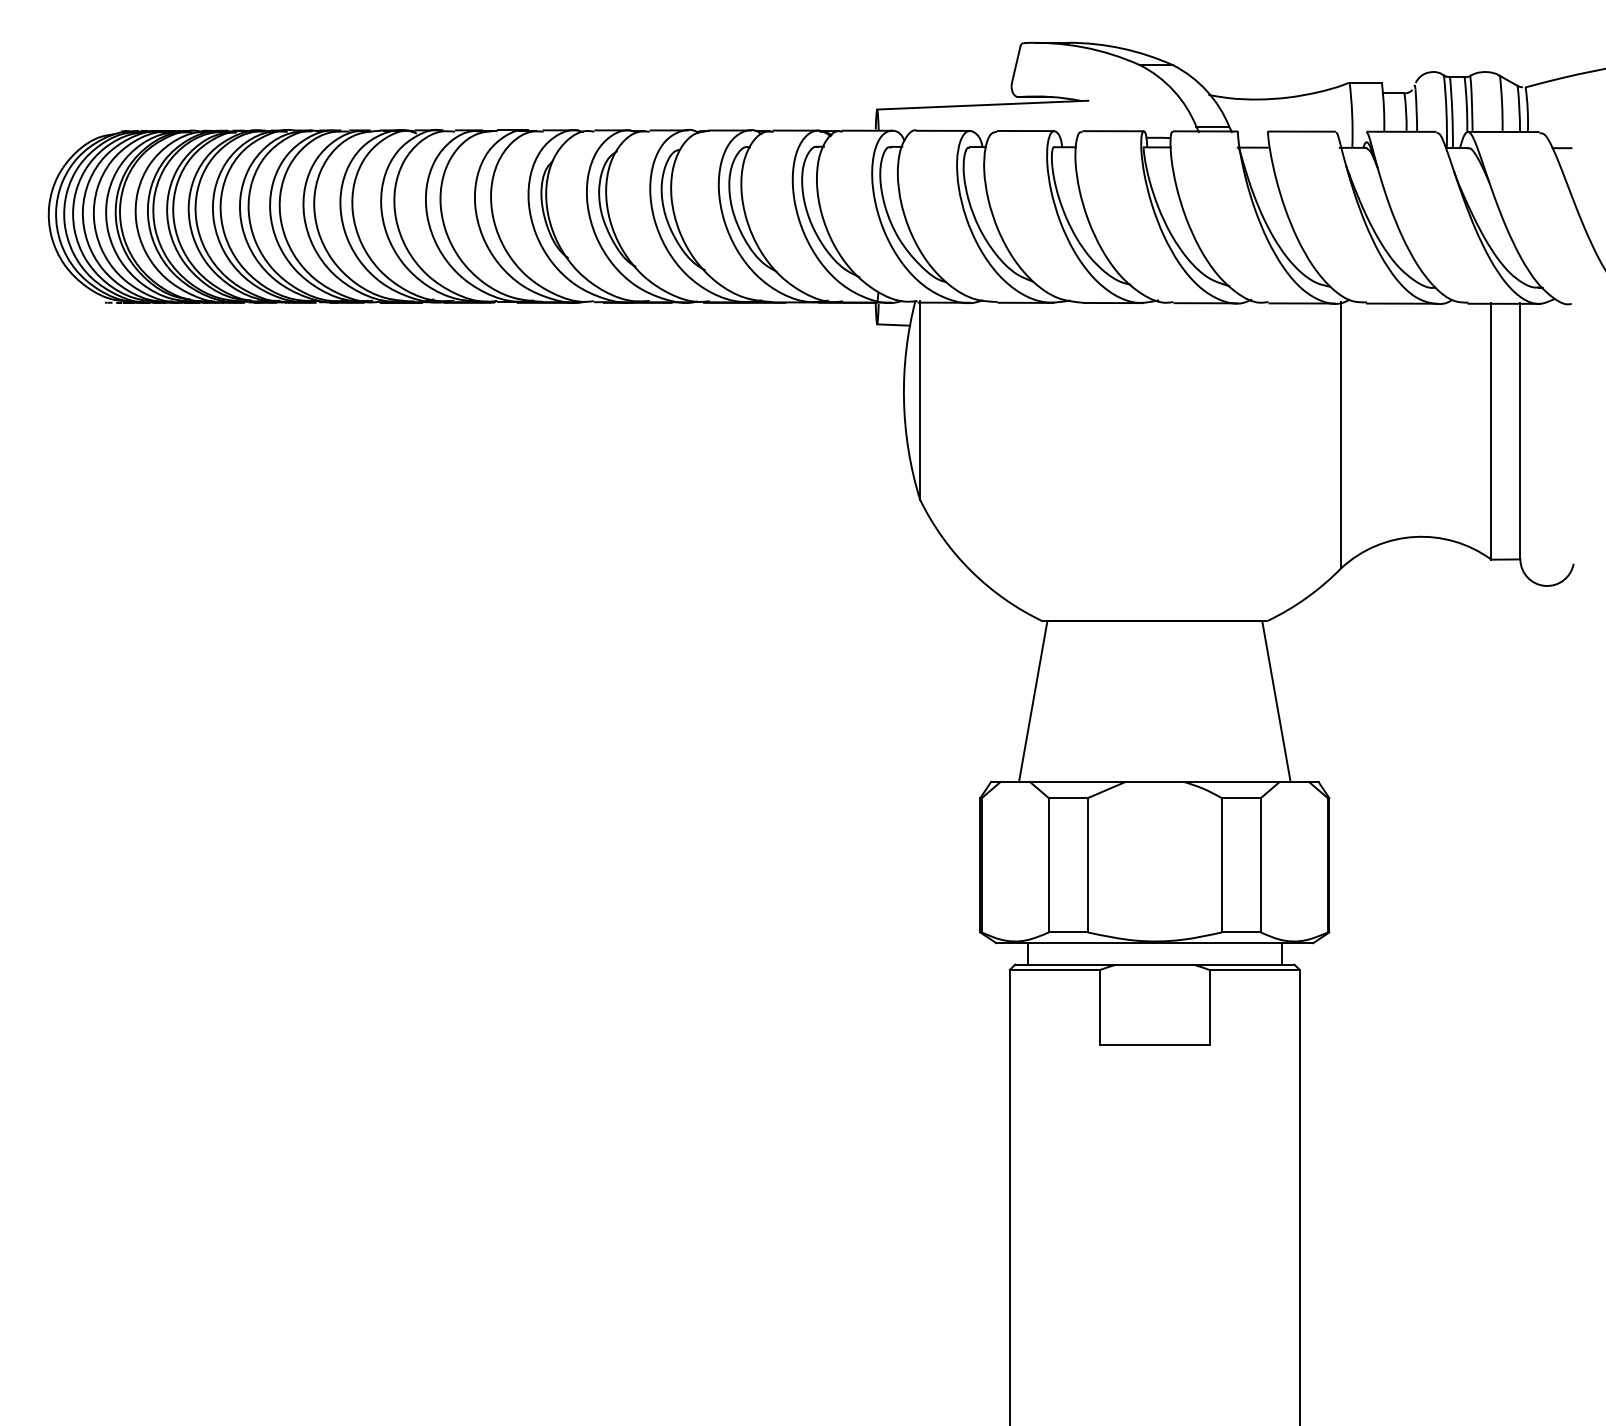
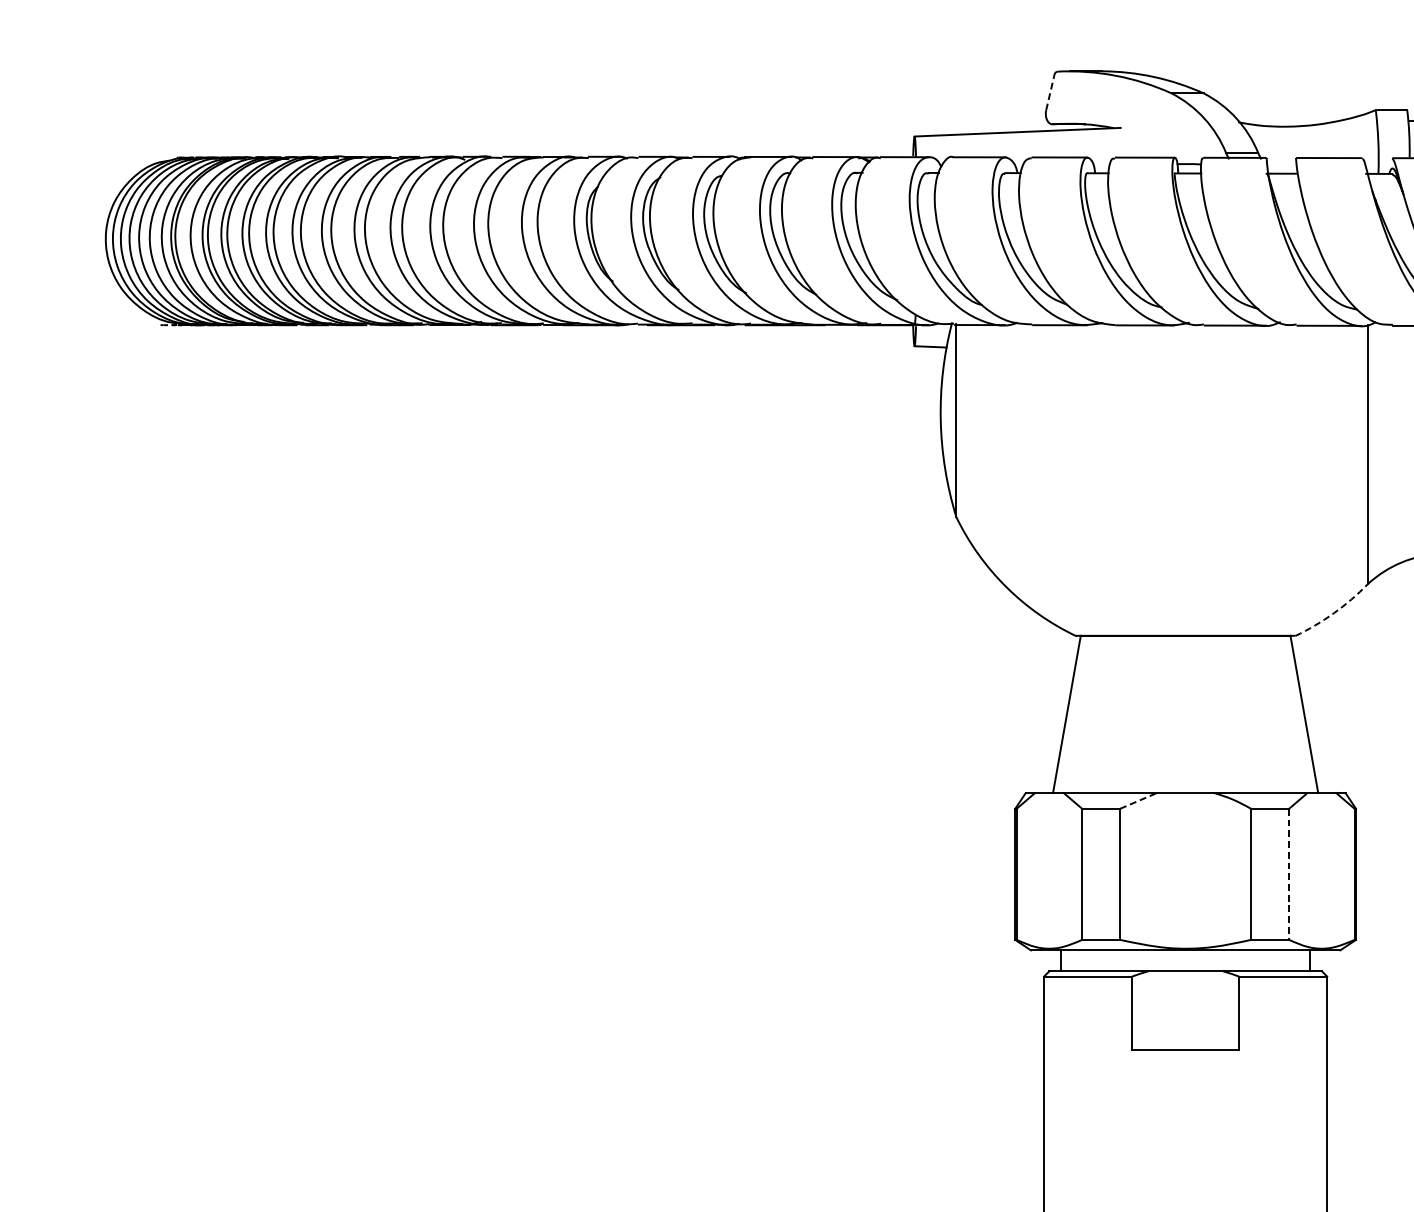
line: (1016, 64) -> (1050, 92), solid -> dashed
arc: (1306, 597) -> (1333, 612), solid -> dashed
line: (1106, 789) -> (1138, 800), solid -> dashed
line: (1260, 865) -> (1288, 874), solid -> dashed

